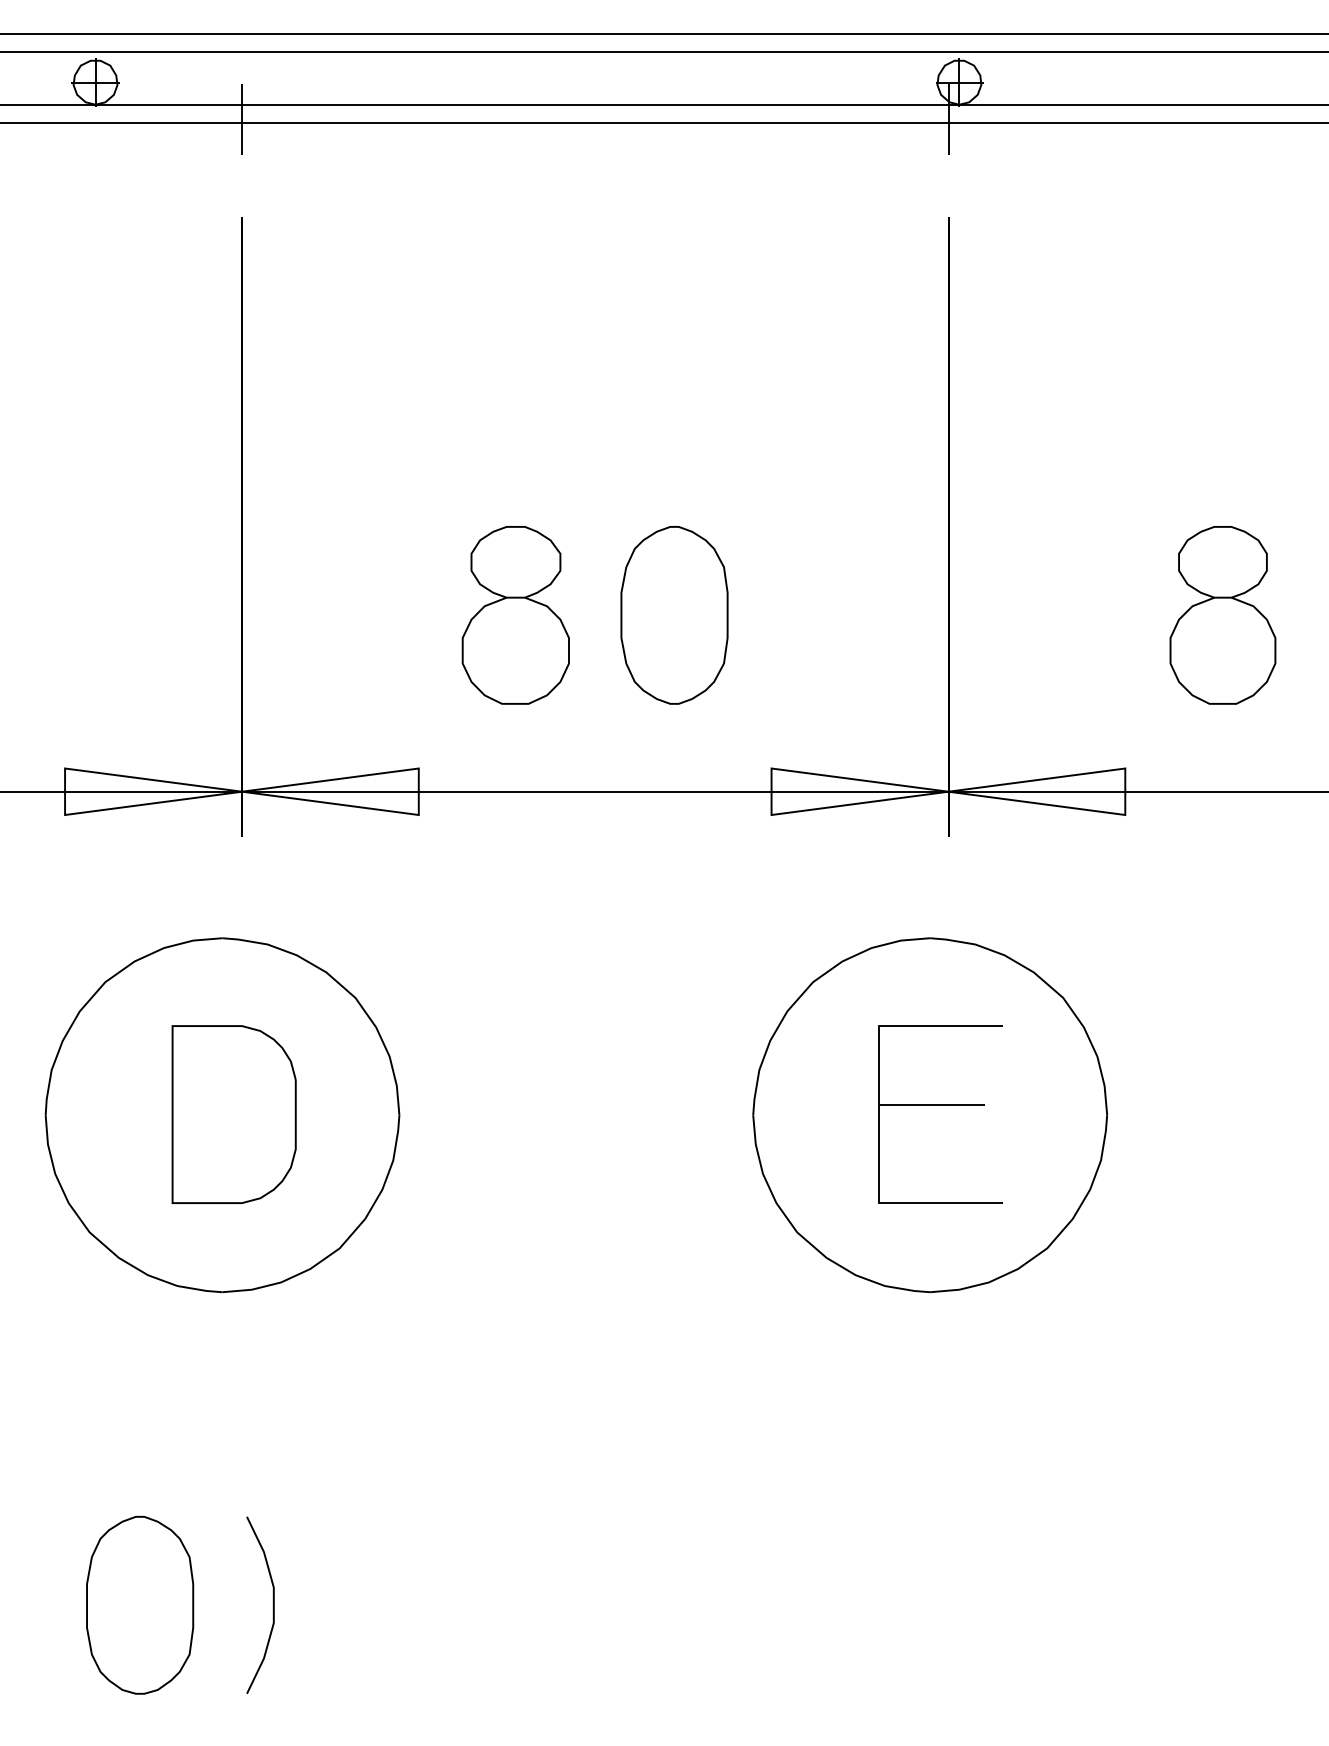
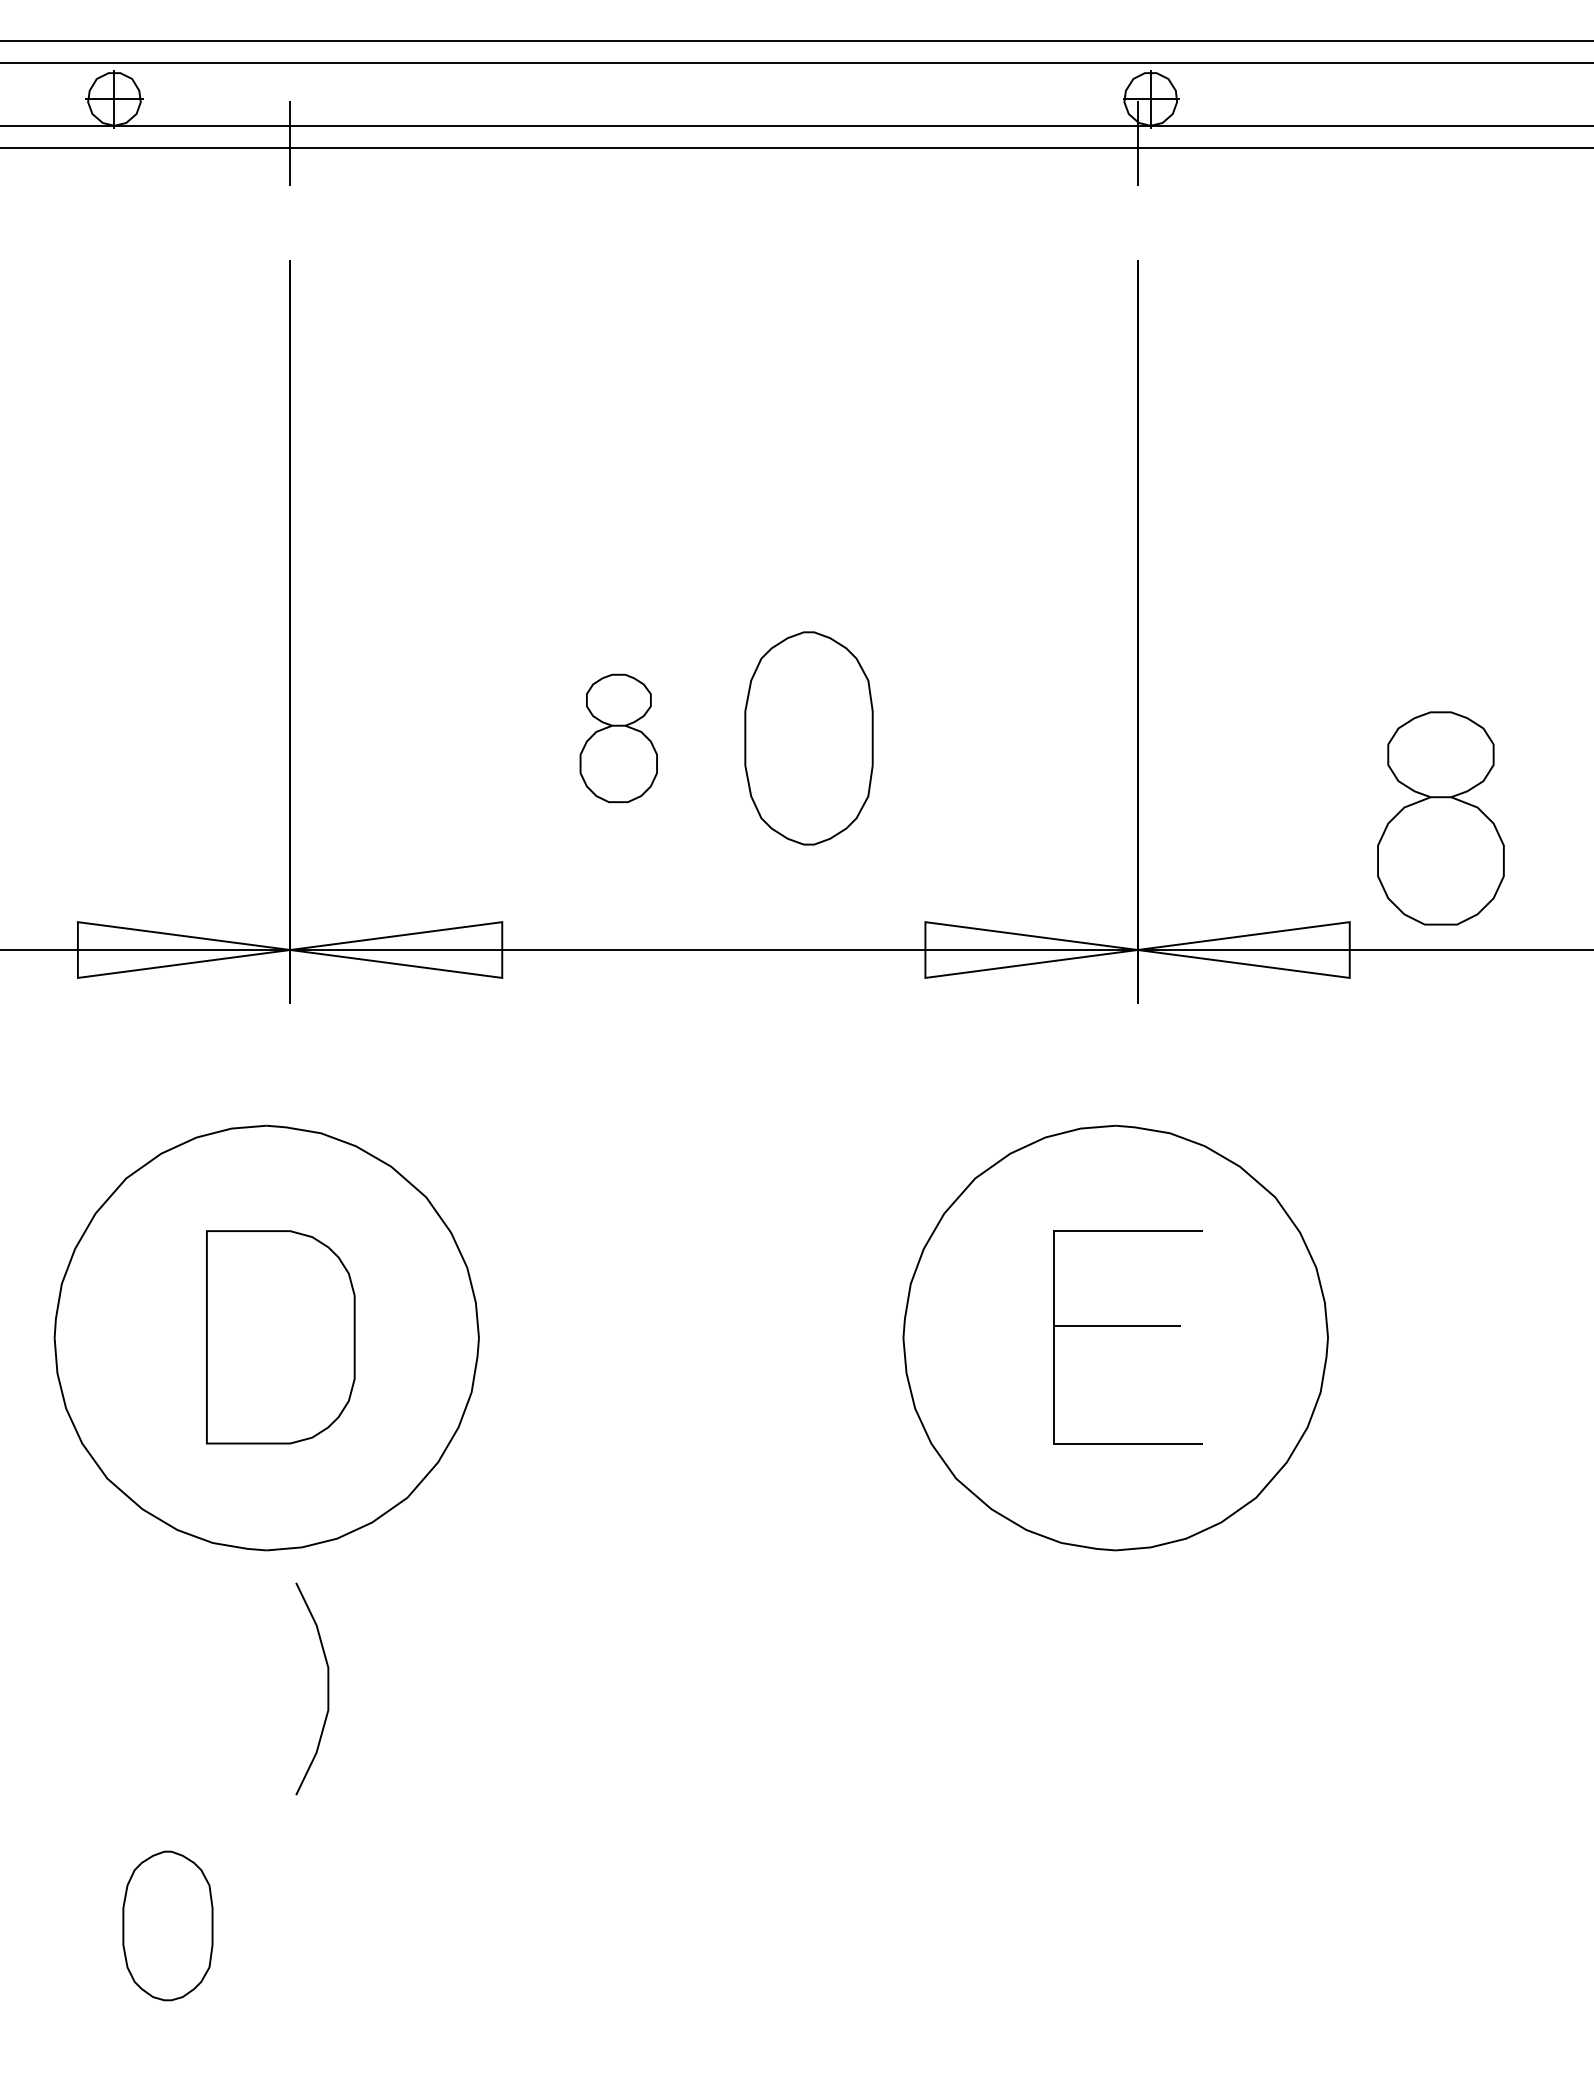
part: (515, 615) -> (618, 738), size x0.6
part: (1222, 615) -> (1440, 818), moved
part: (139, 1604) -> (167, 1925), size x0.7
curve: (273, 1604) -> (327, 1688), moved

